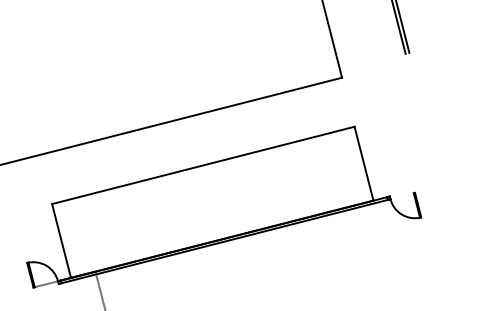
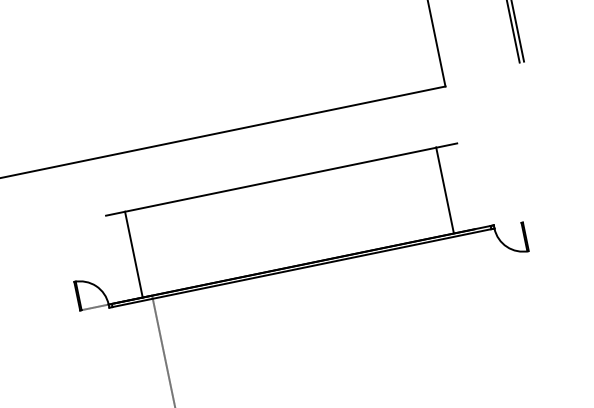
line: (363, 163) -> (444, 190), moved
line: (61, 240) -> (133, 254), moved

